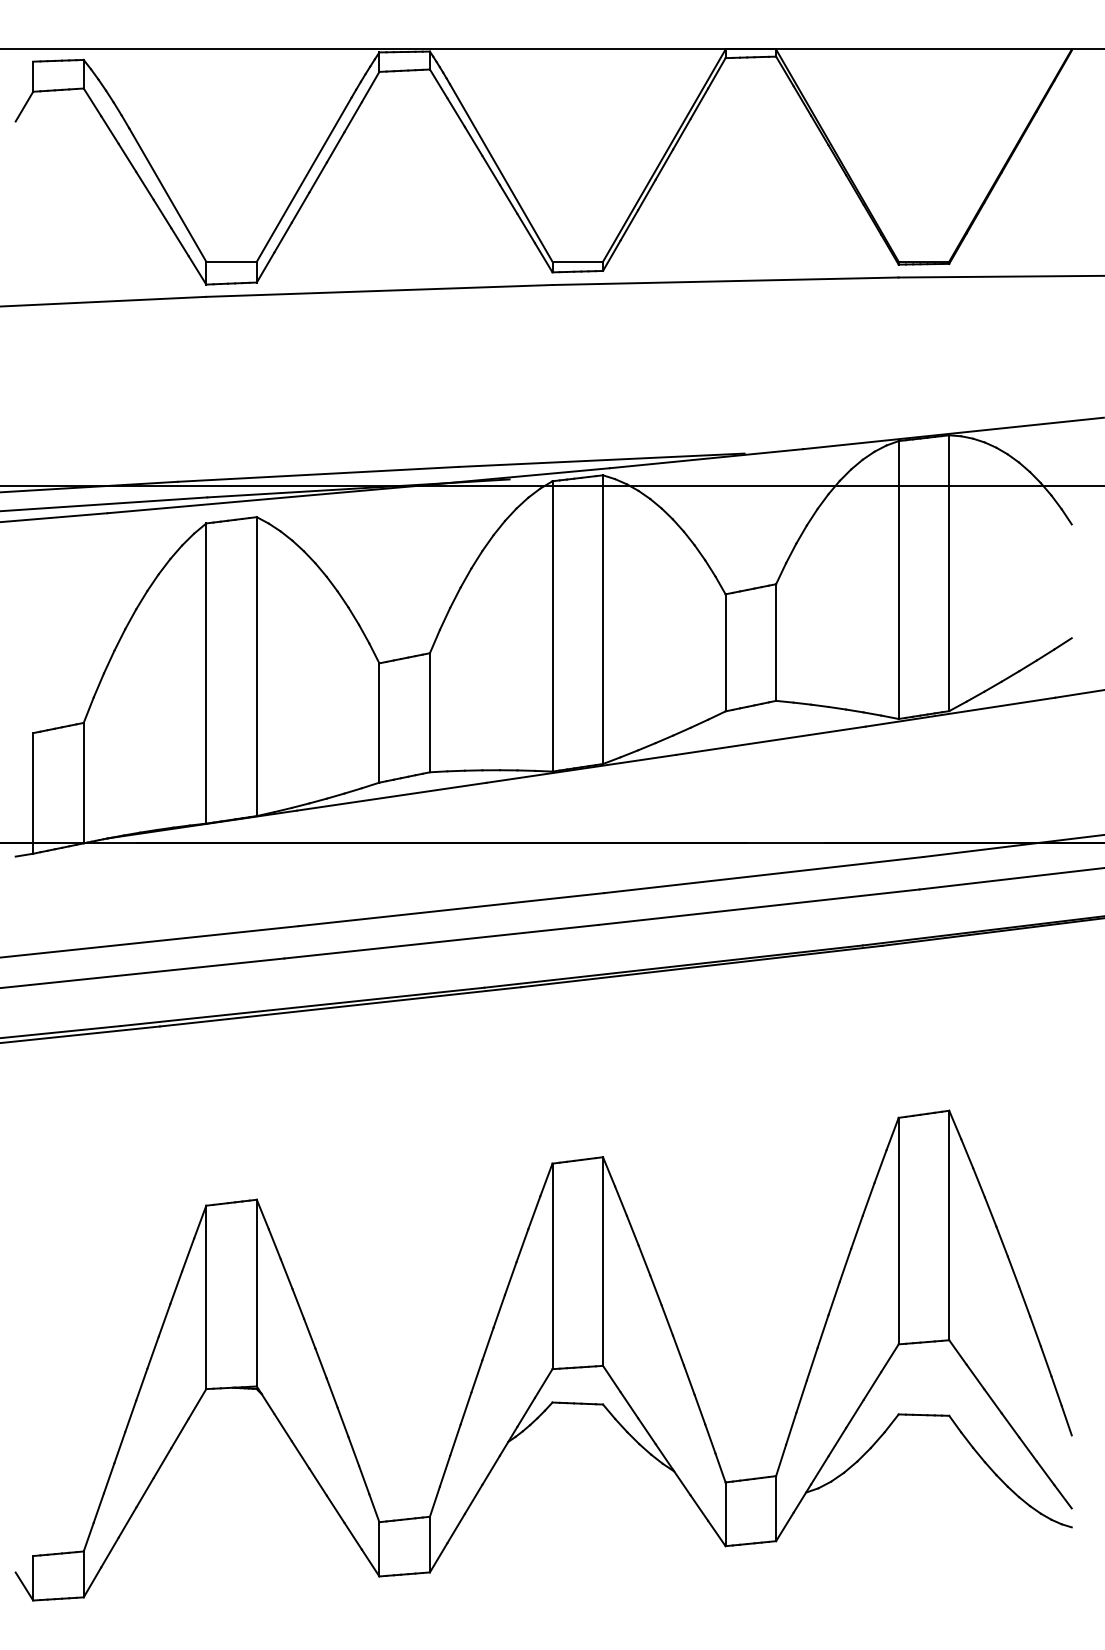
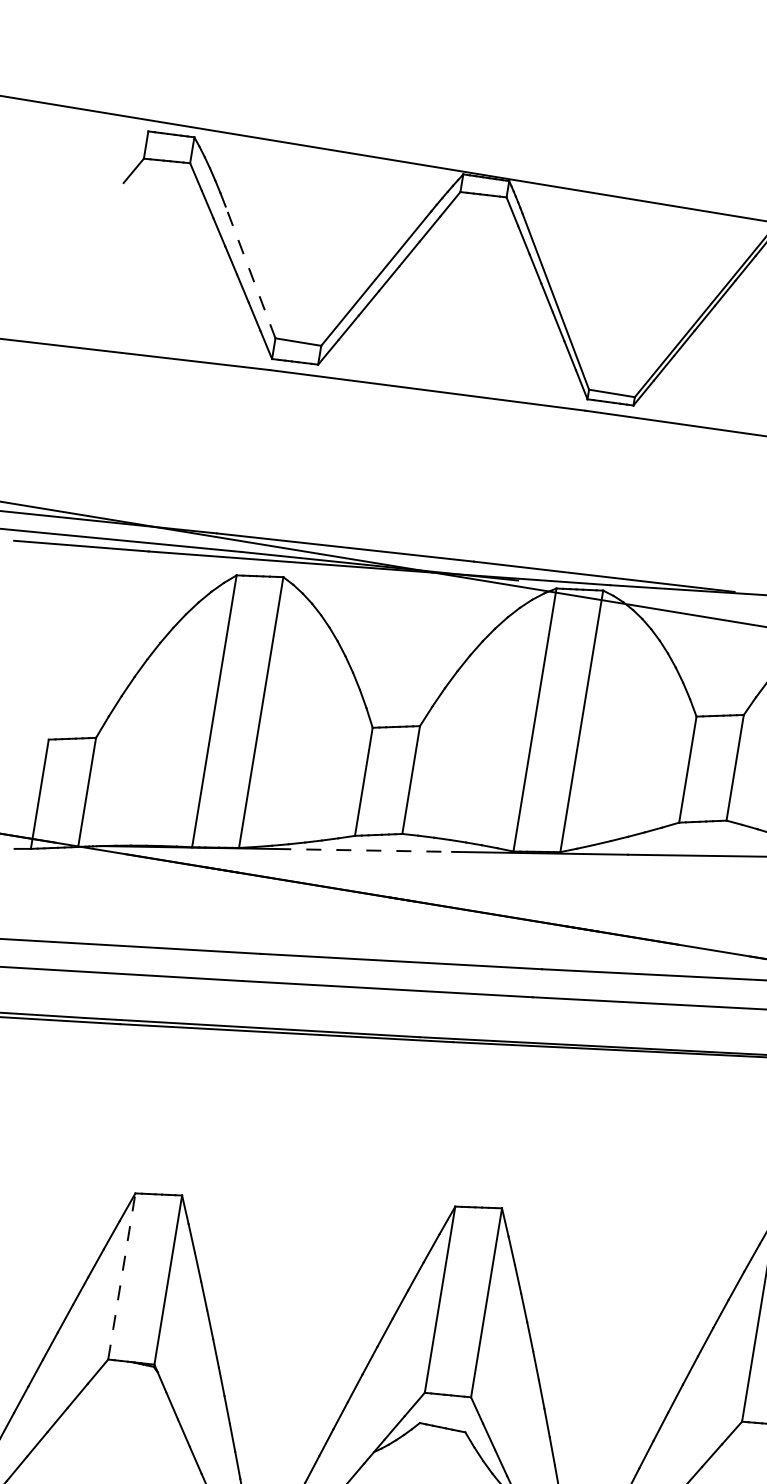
line: (167, 194) -> (250, 271), solid -> dashed
line: (391, 796) -> (363, 850), solid -> dashed
line: (206, 1297) -> (122, 1276), solid -> dashed

